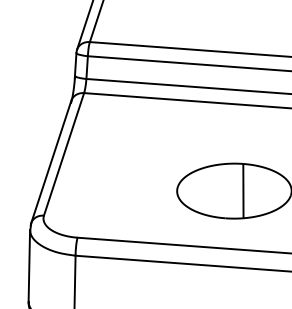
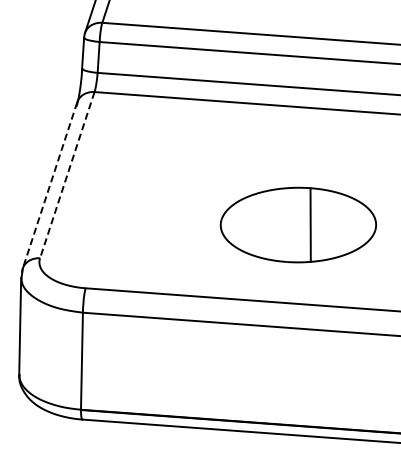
line: (64, 154) -> (67, 175), solid -> dashed
line: (50, 161) -> (49, 185), solid -> dashed

